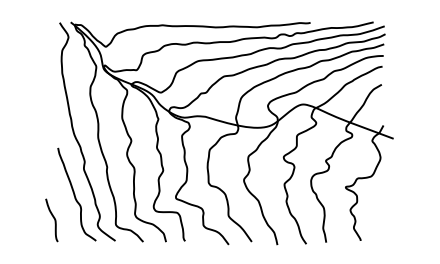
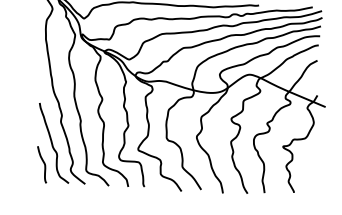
curve: (53, 218) -> (43, 163), moved

